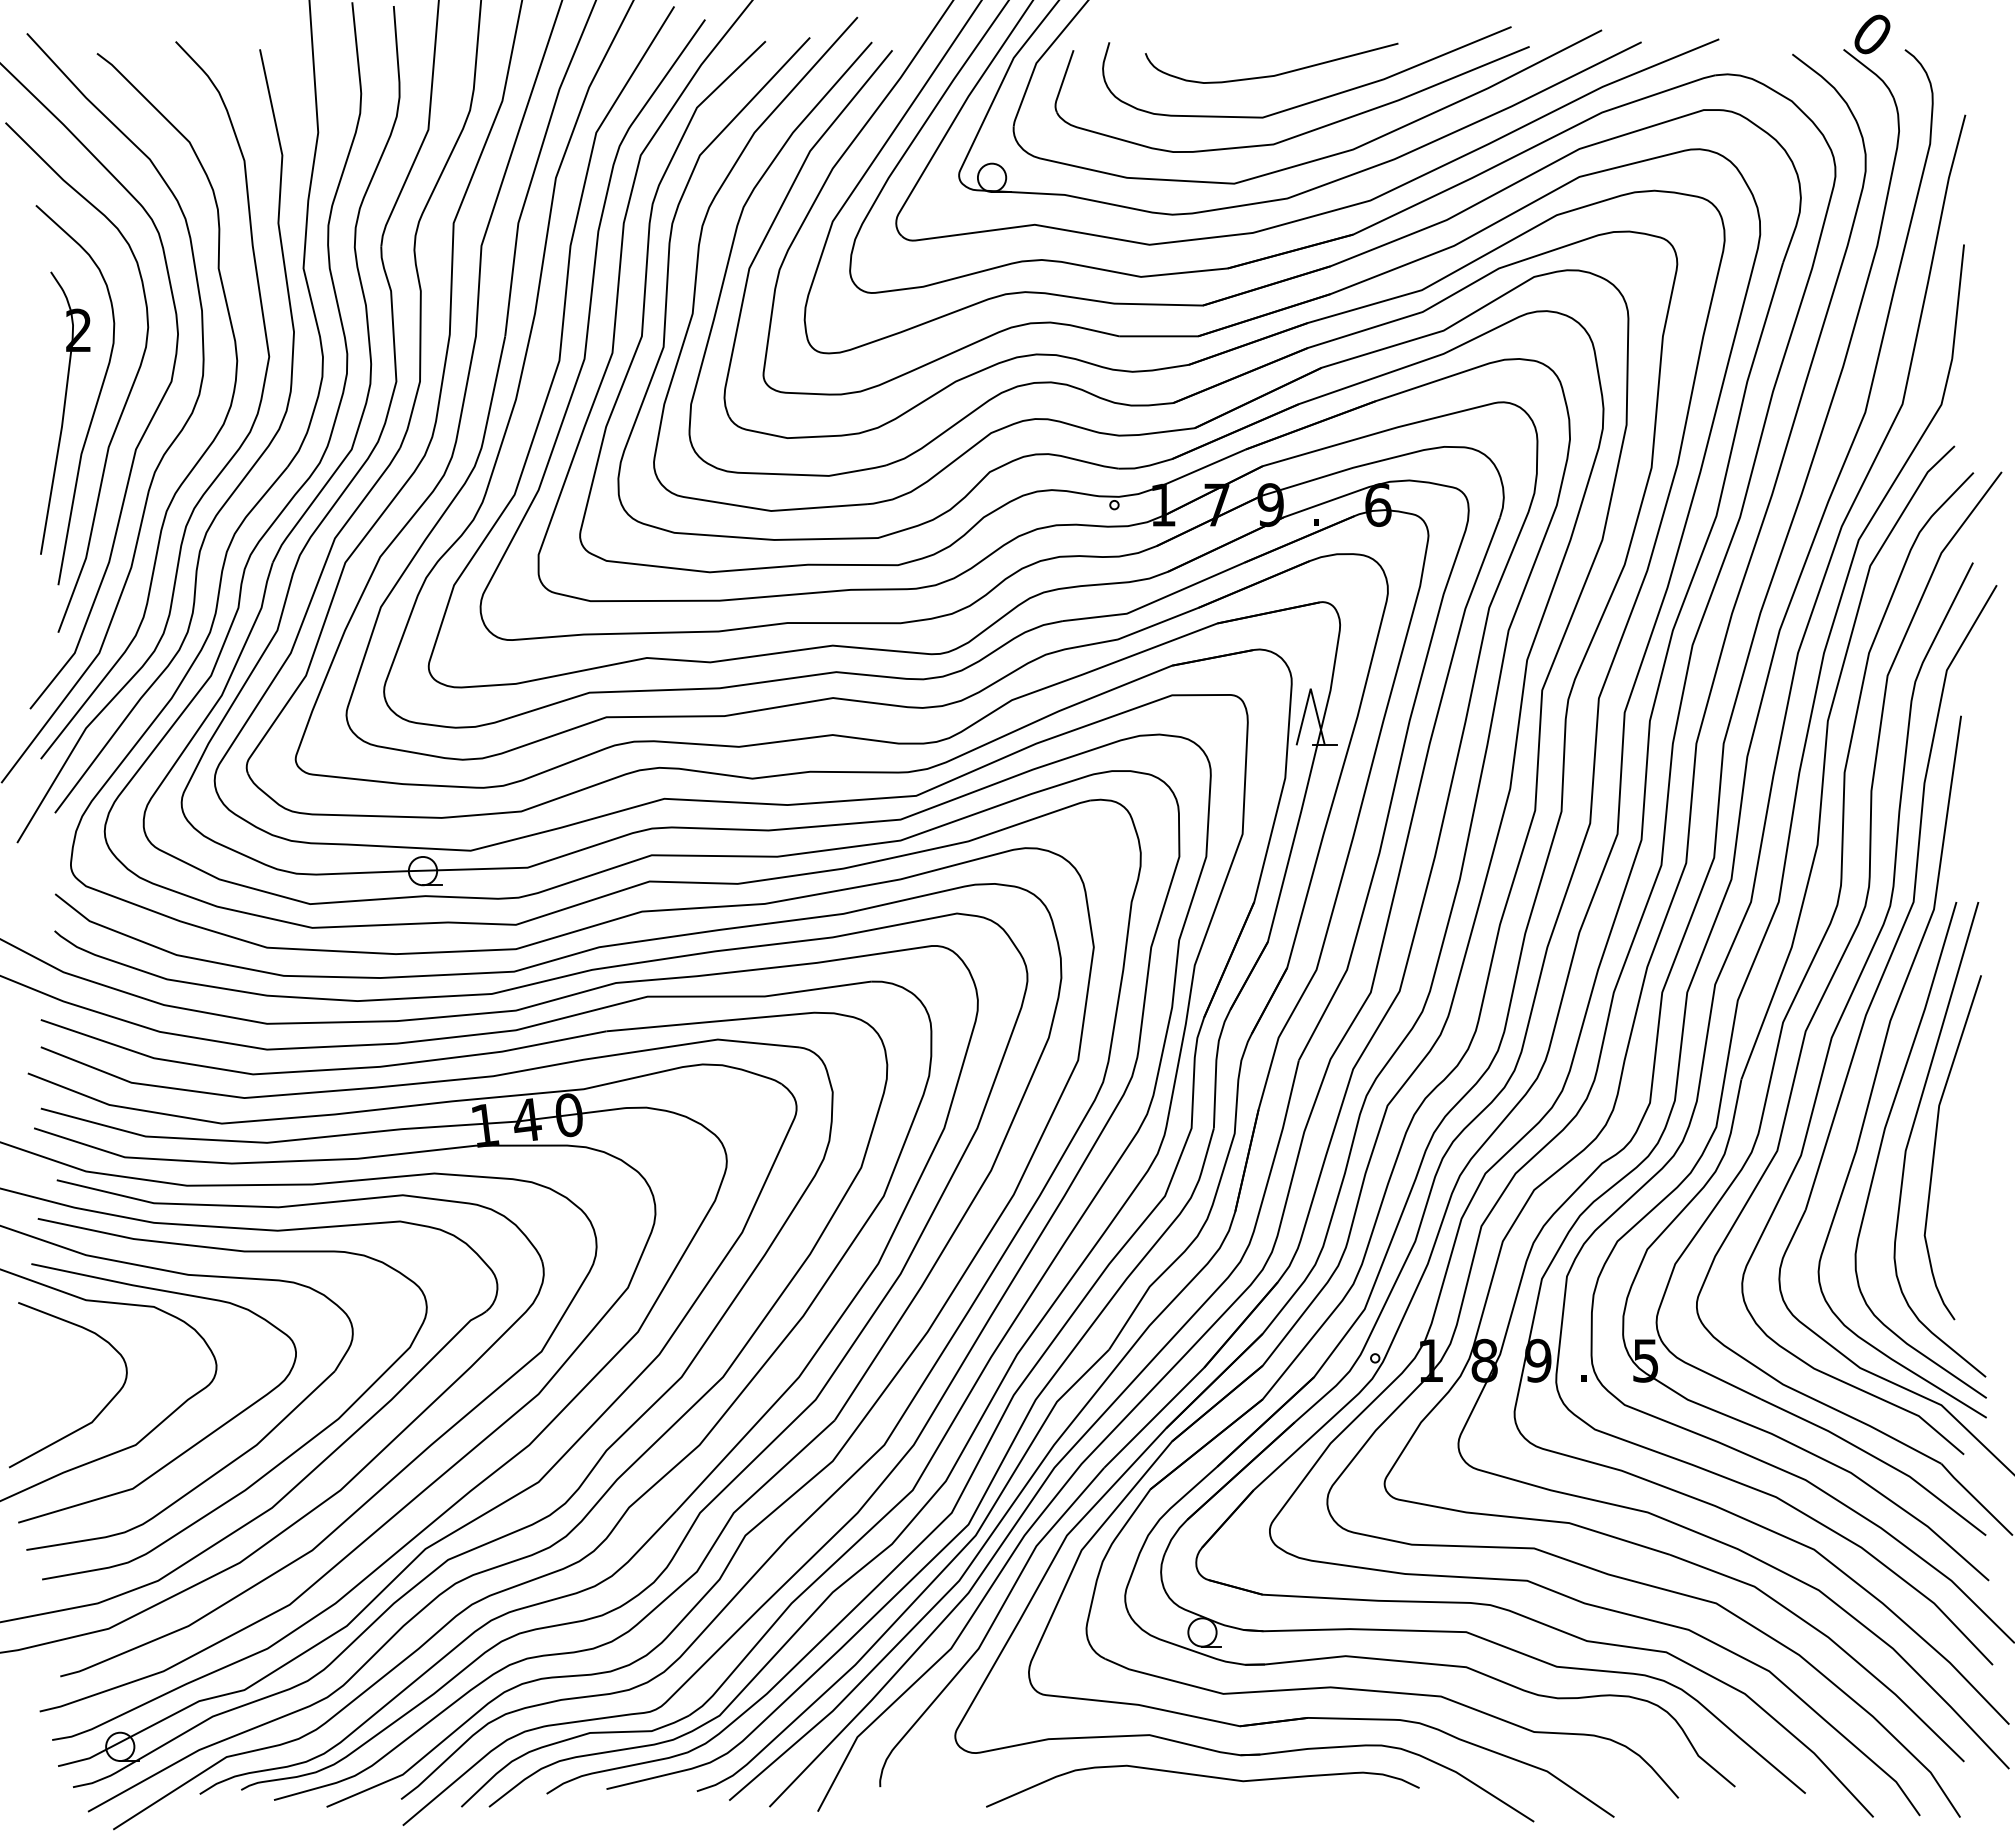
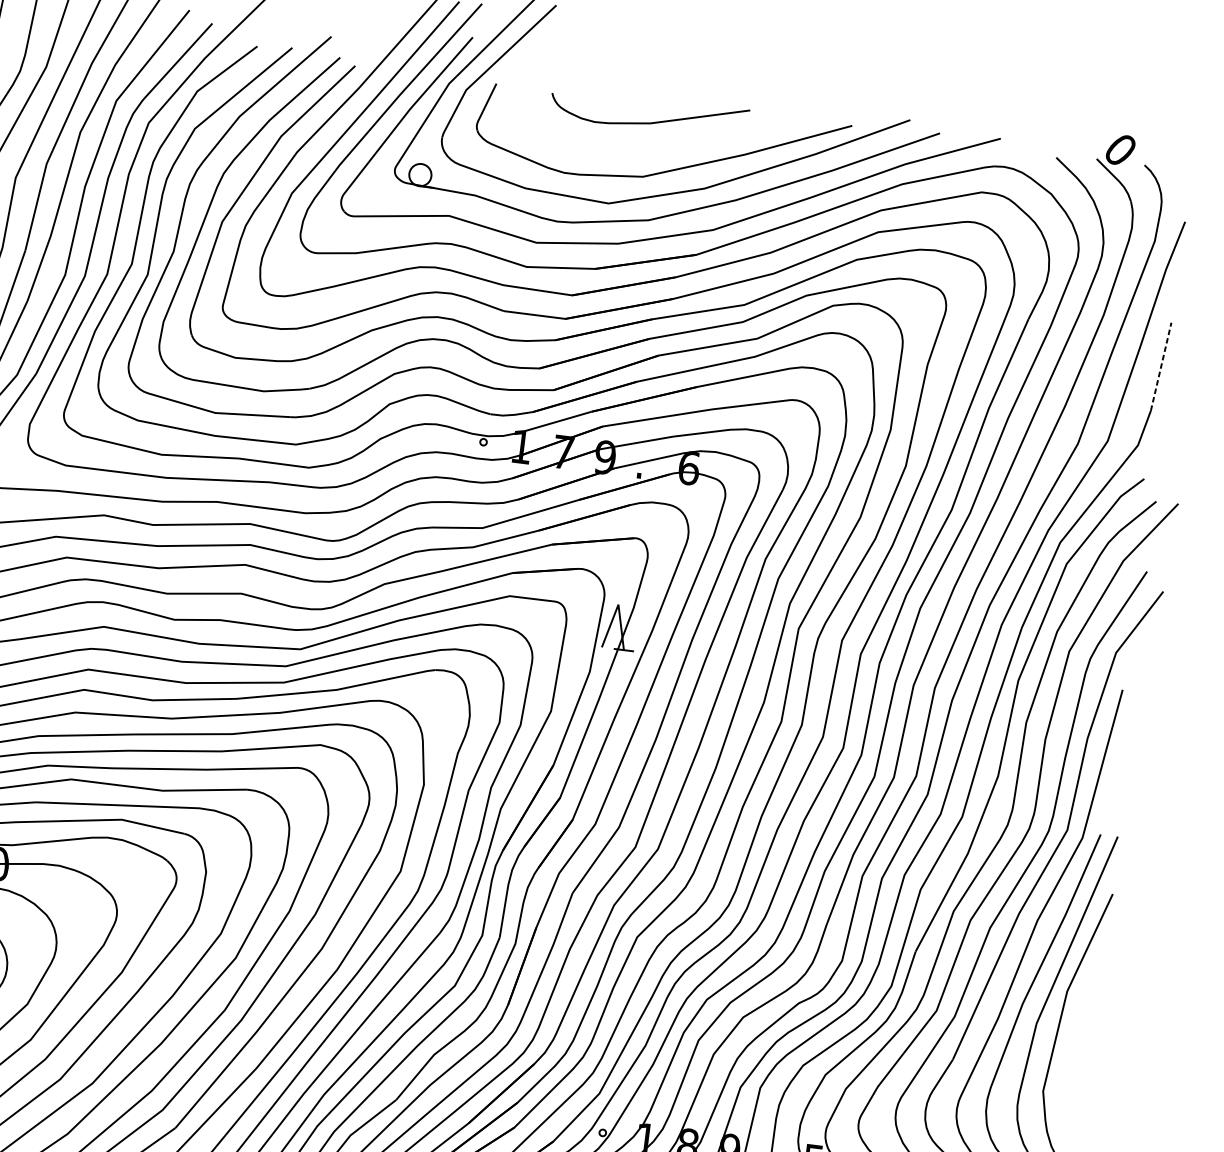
curve: (1316, 99) -> (680, 145), removed
line: (1958, 301) -> (1161, 366), solid -> dashed

